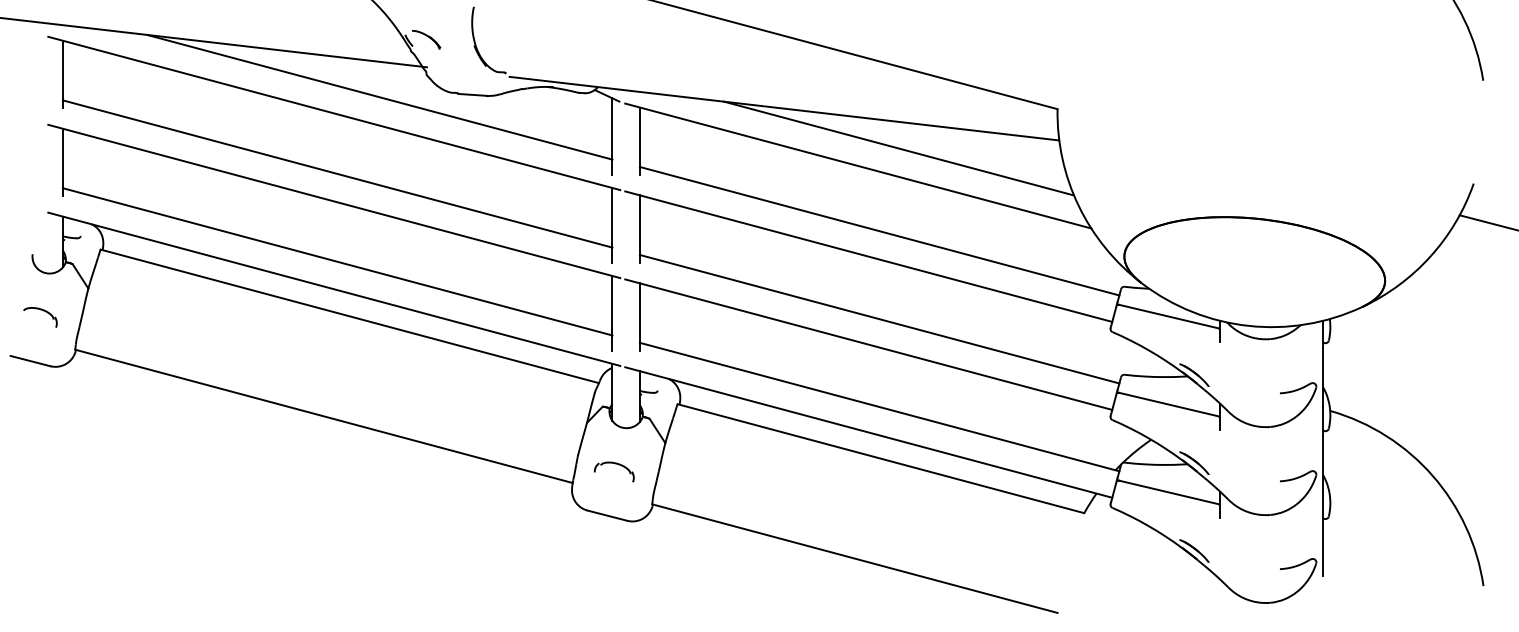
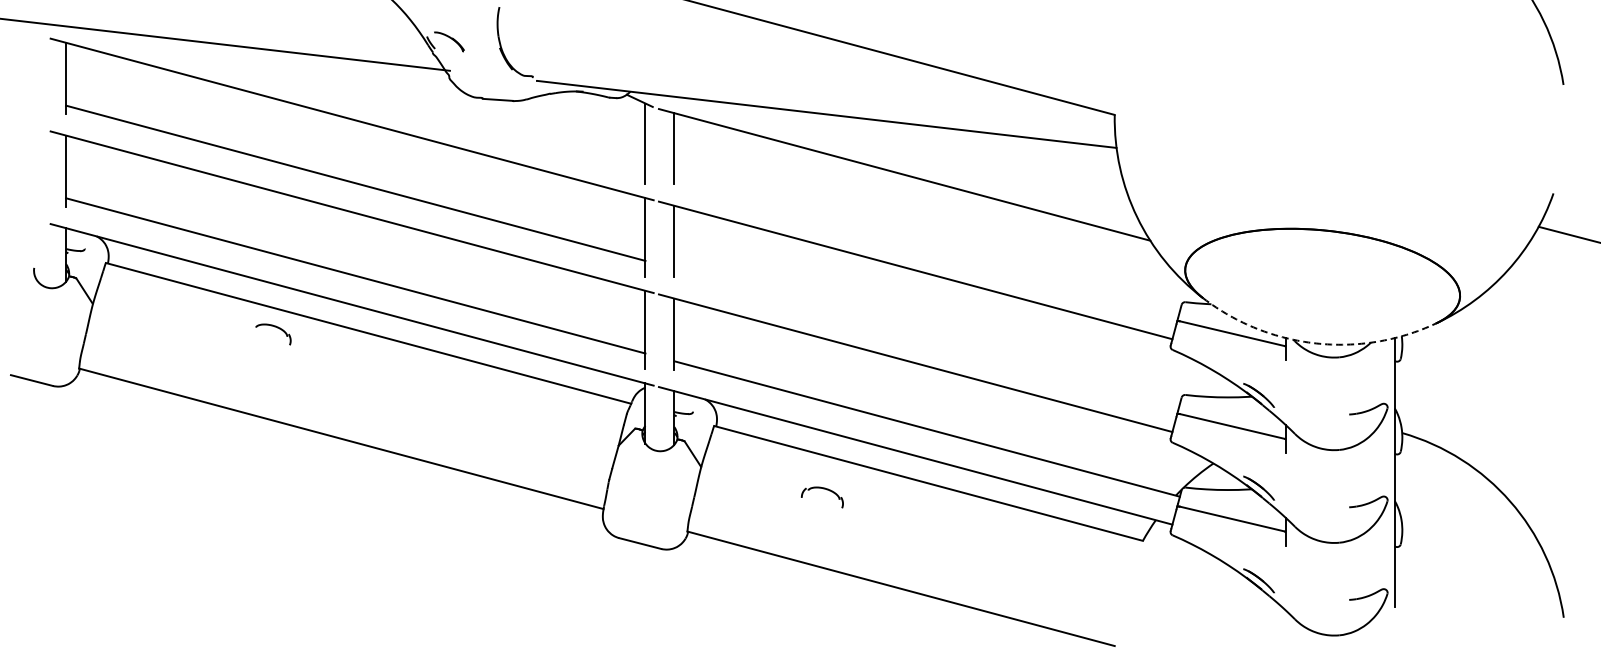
line: (379, 97) -> (399, 102), removed
line: (898, 148) -> (947, 156), removed
line: (879, 231) -> (926, 243), removed
part: (41, 310) -> (274, 327), moved
line: (879, 319) -> (926, 336), removed
arc: (1248, 325) -> (1316, 343), solid -> dashed
part: (615, 464) -> (823, 489), moved

